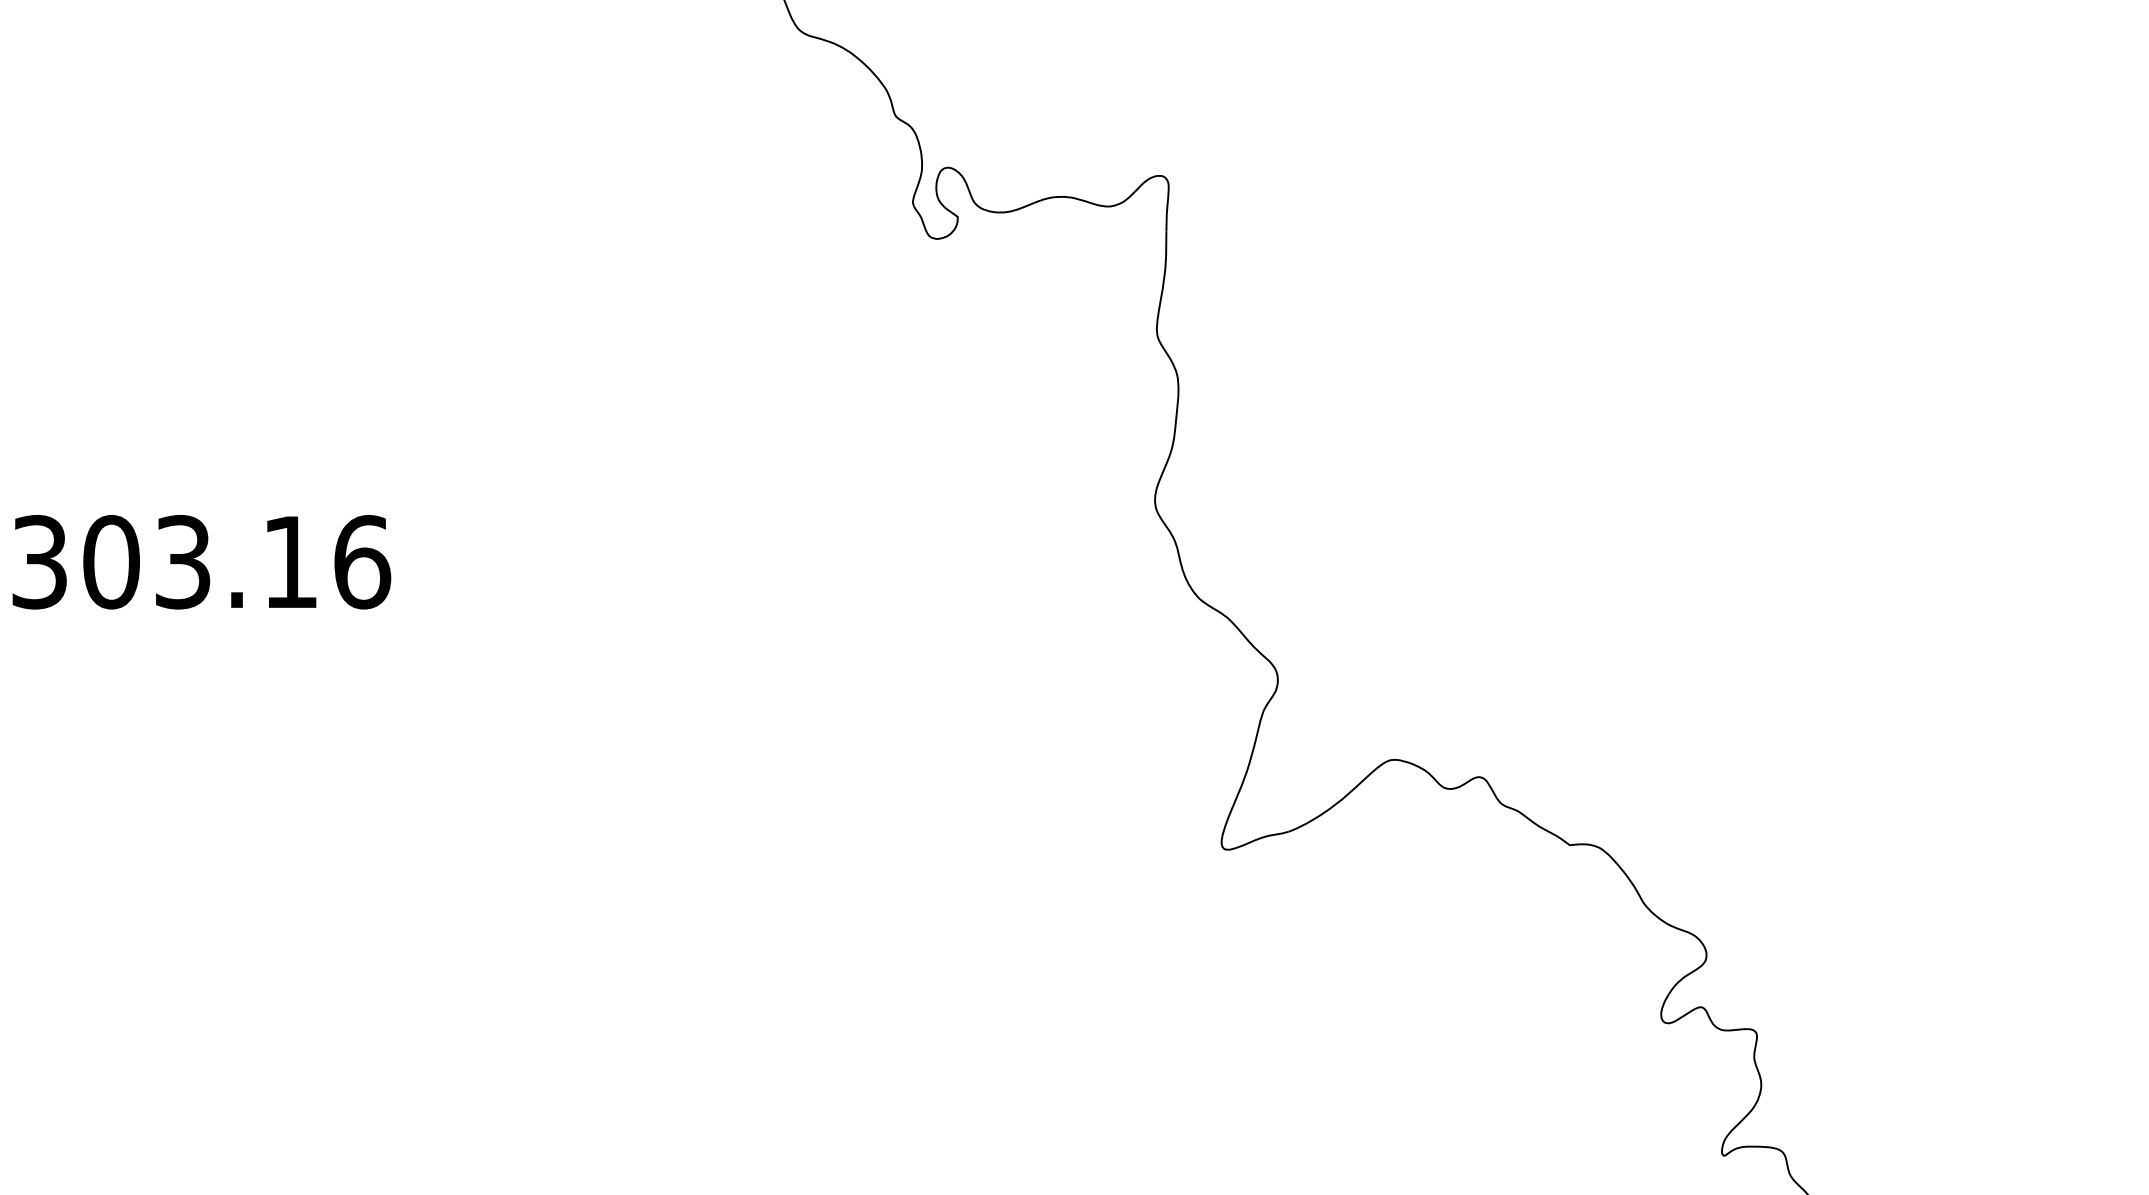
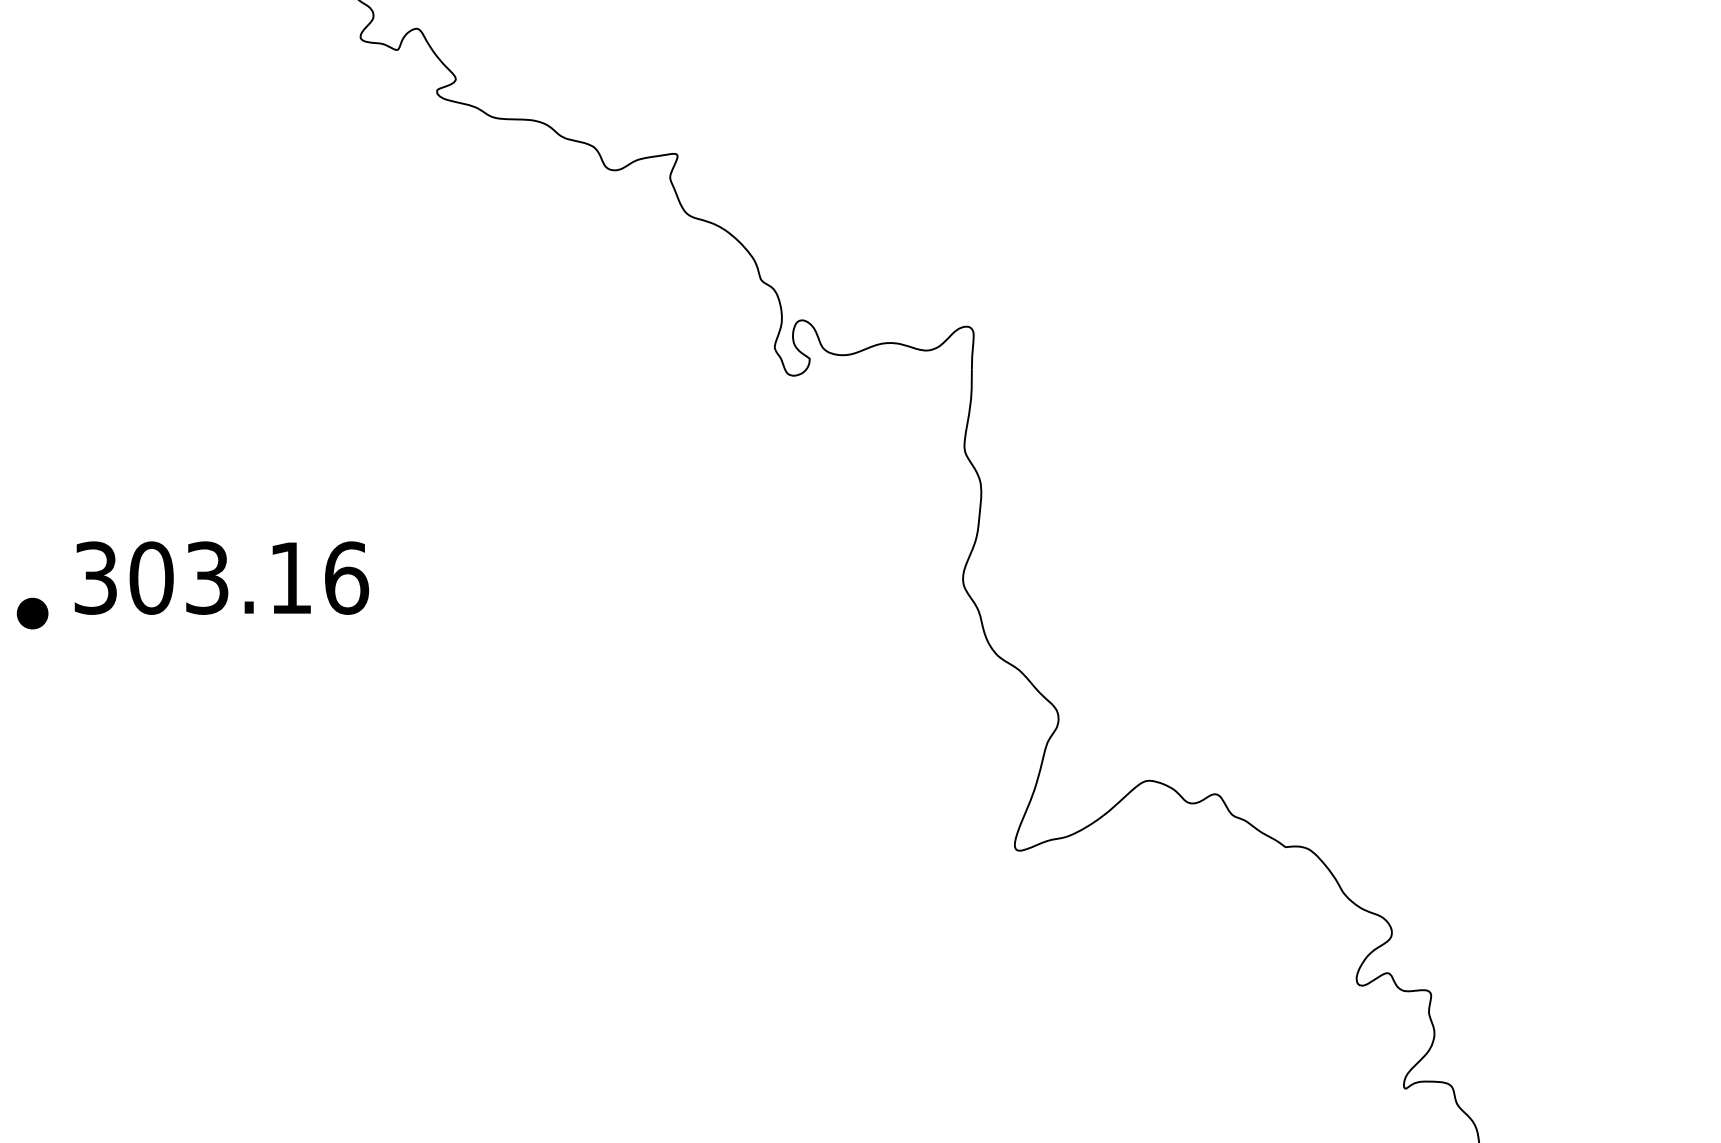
text: (201, 561) -> (221, 577), moved

